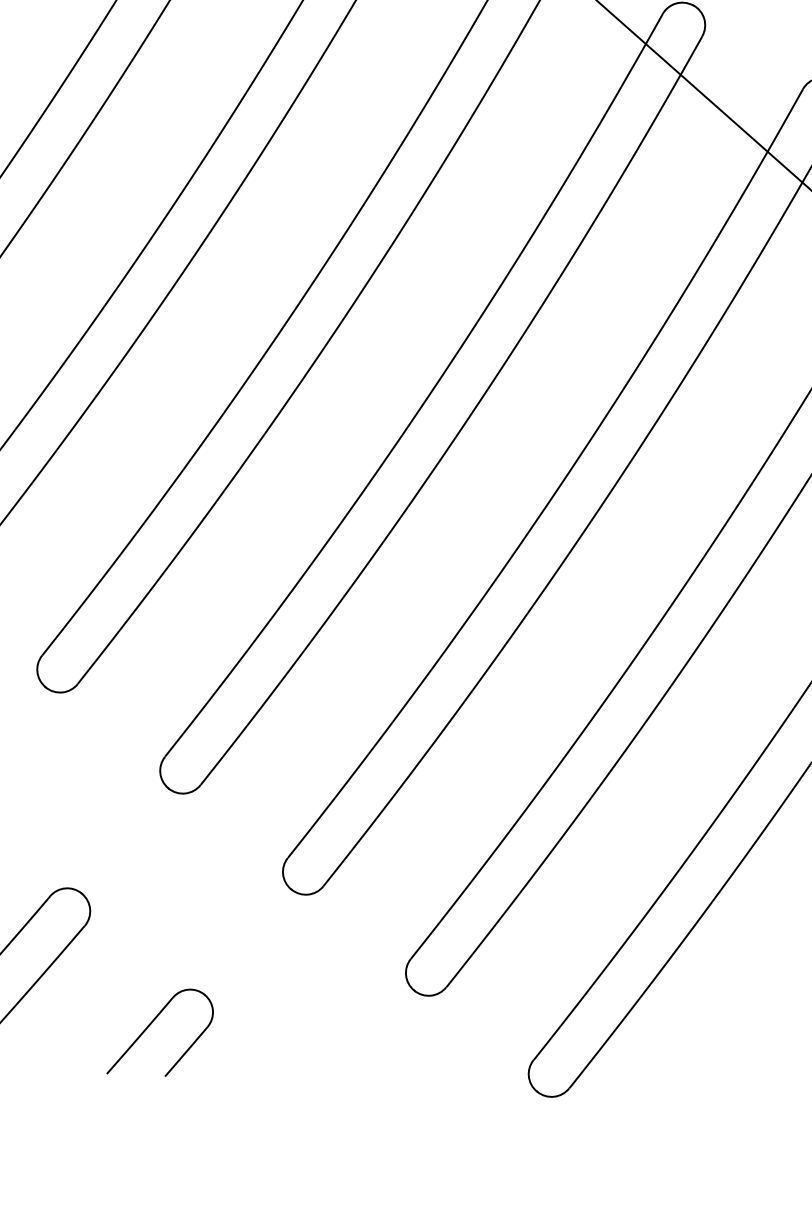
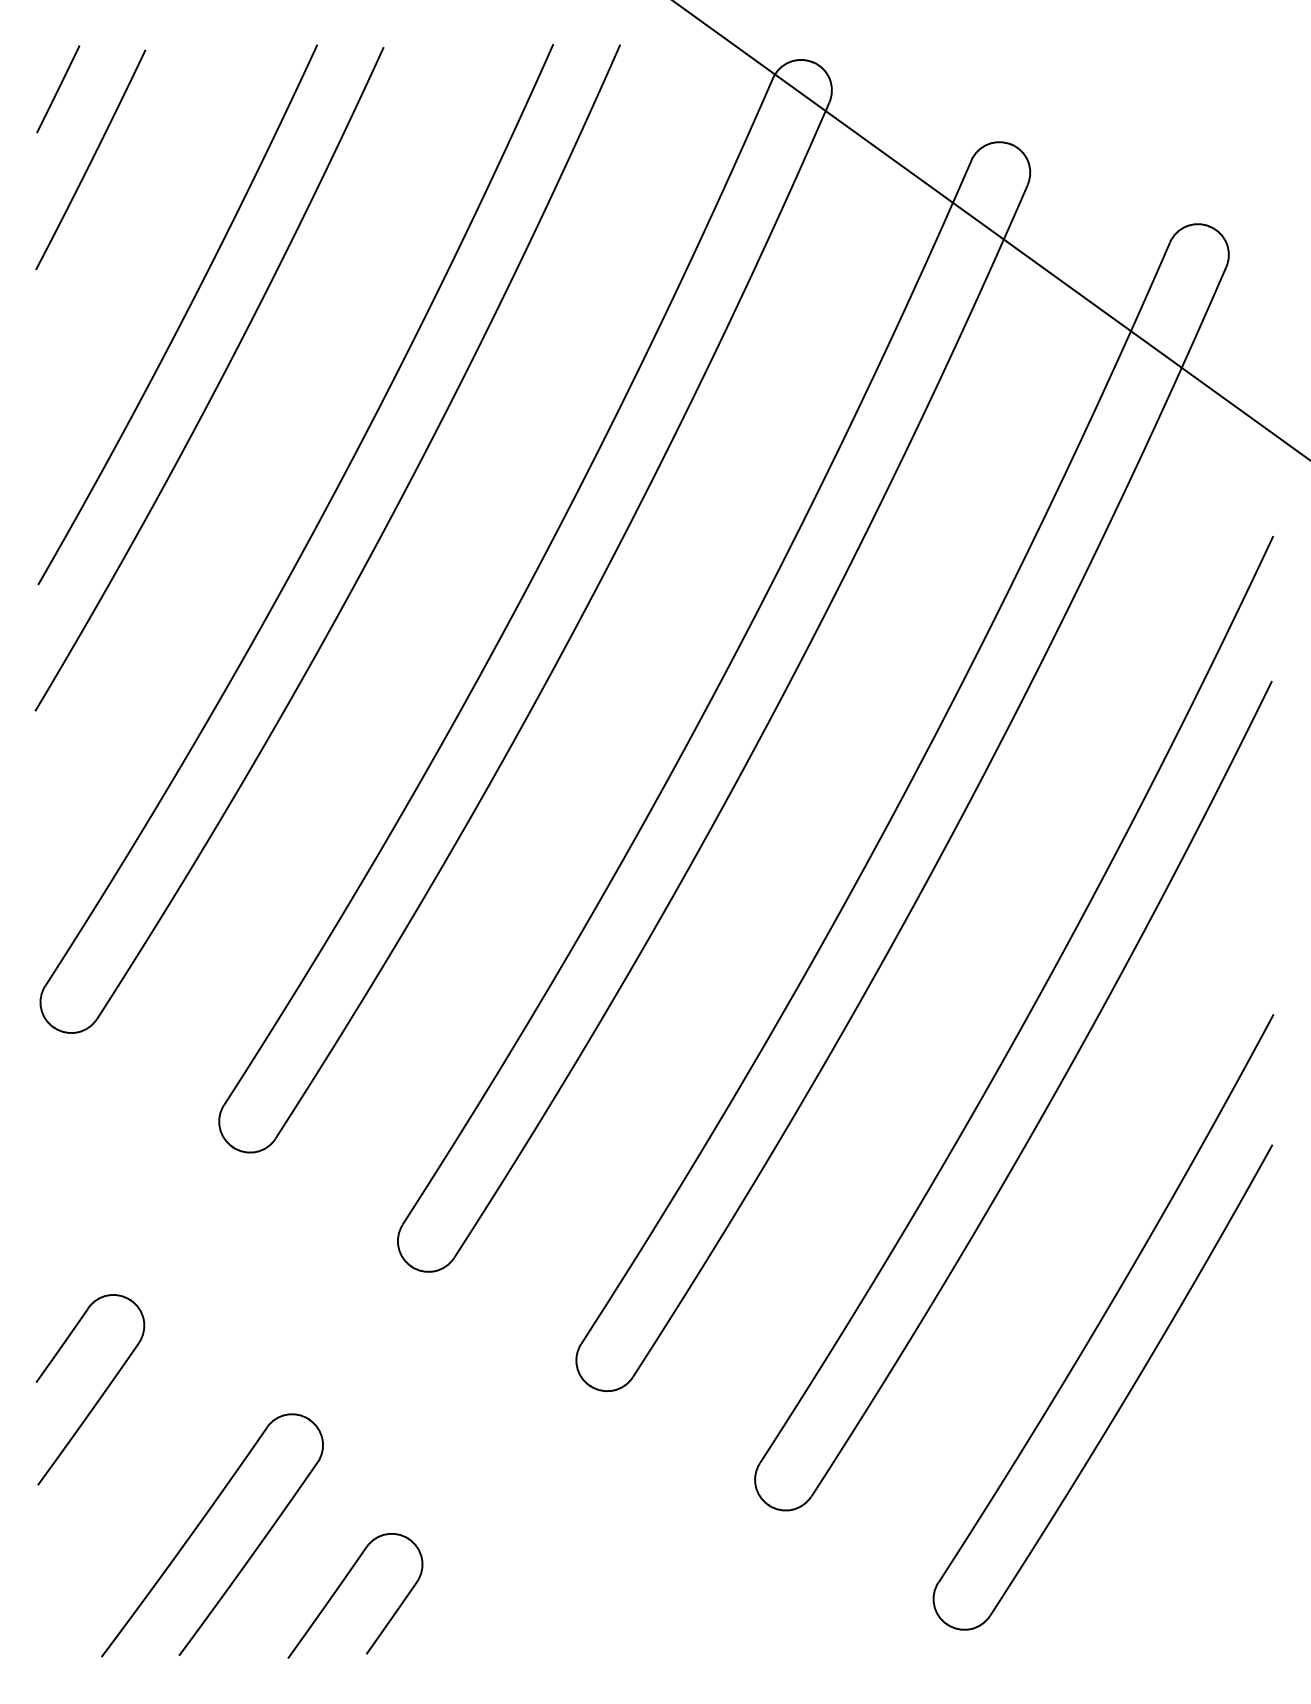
part: (150, 1024) -> (340, 1586), moved

